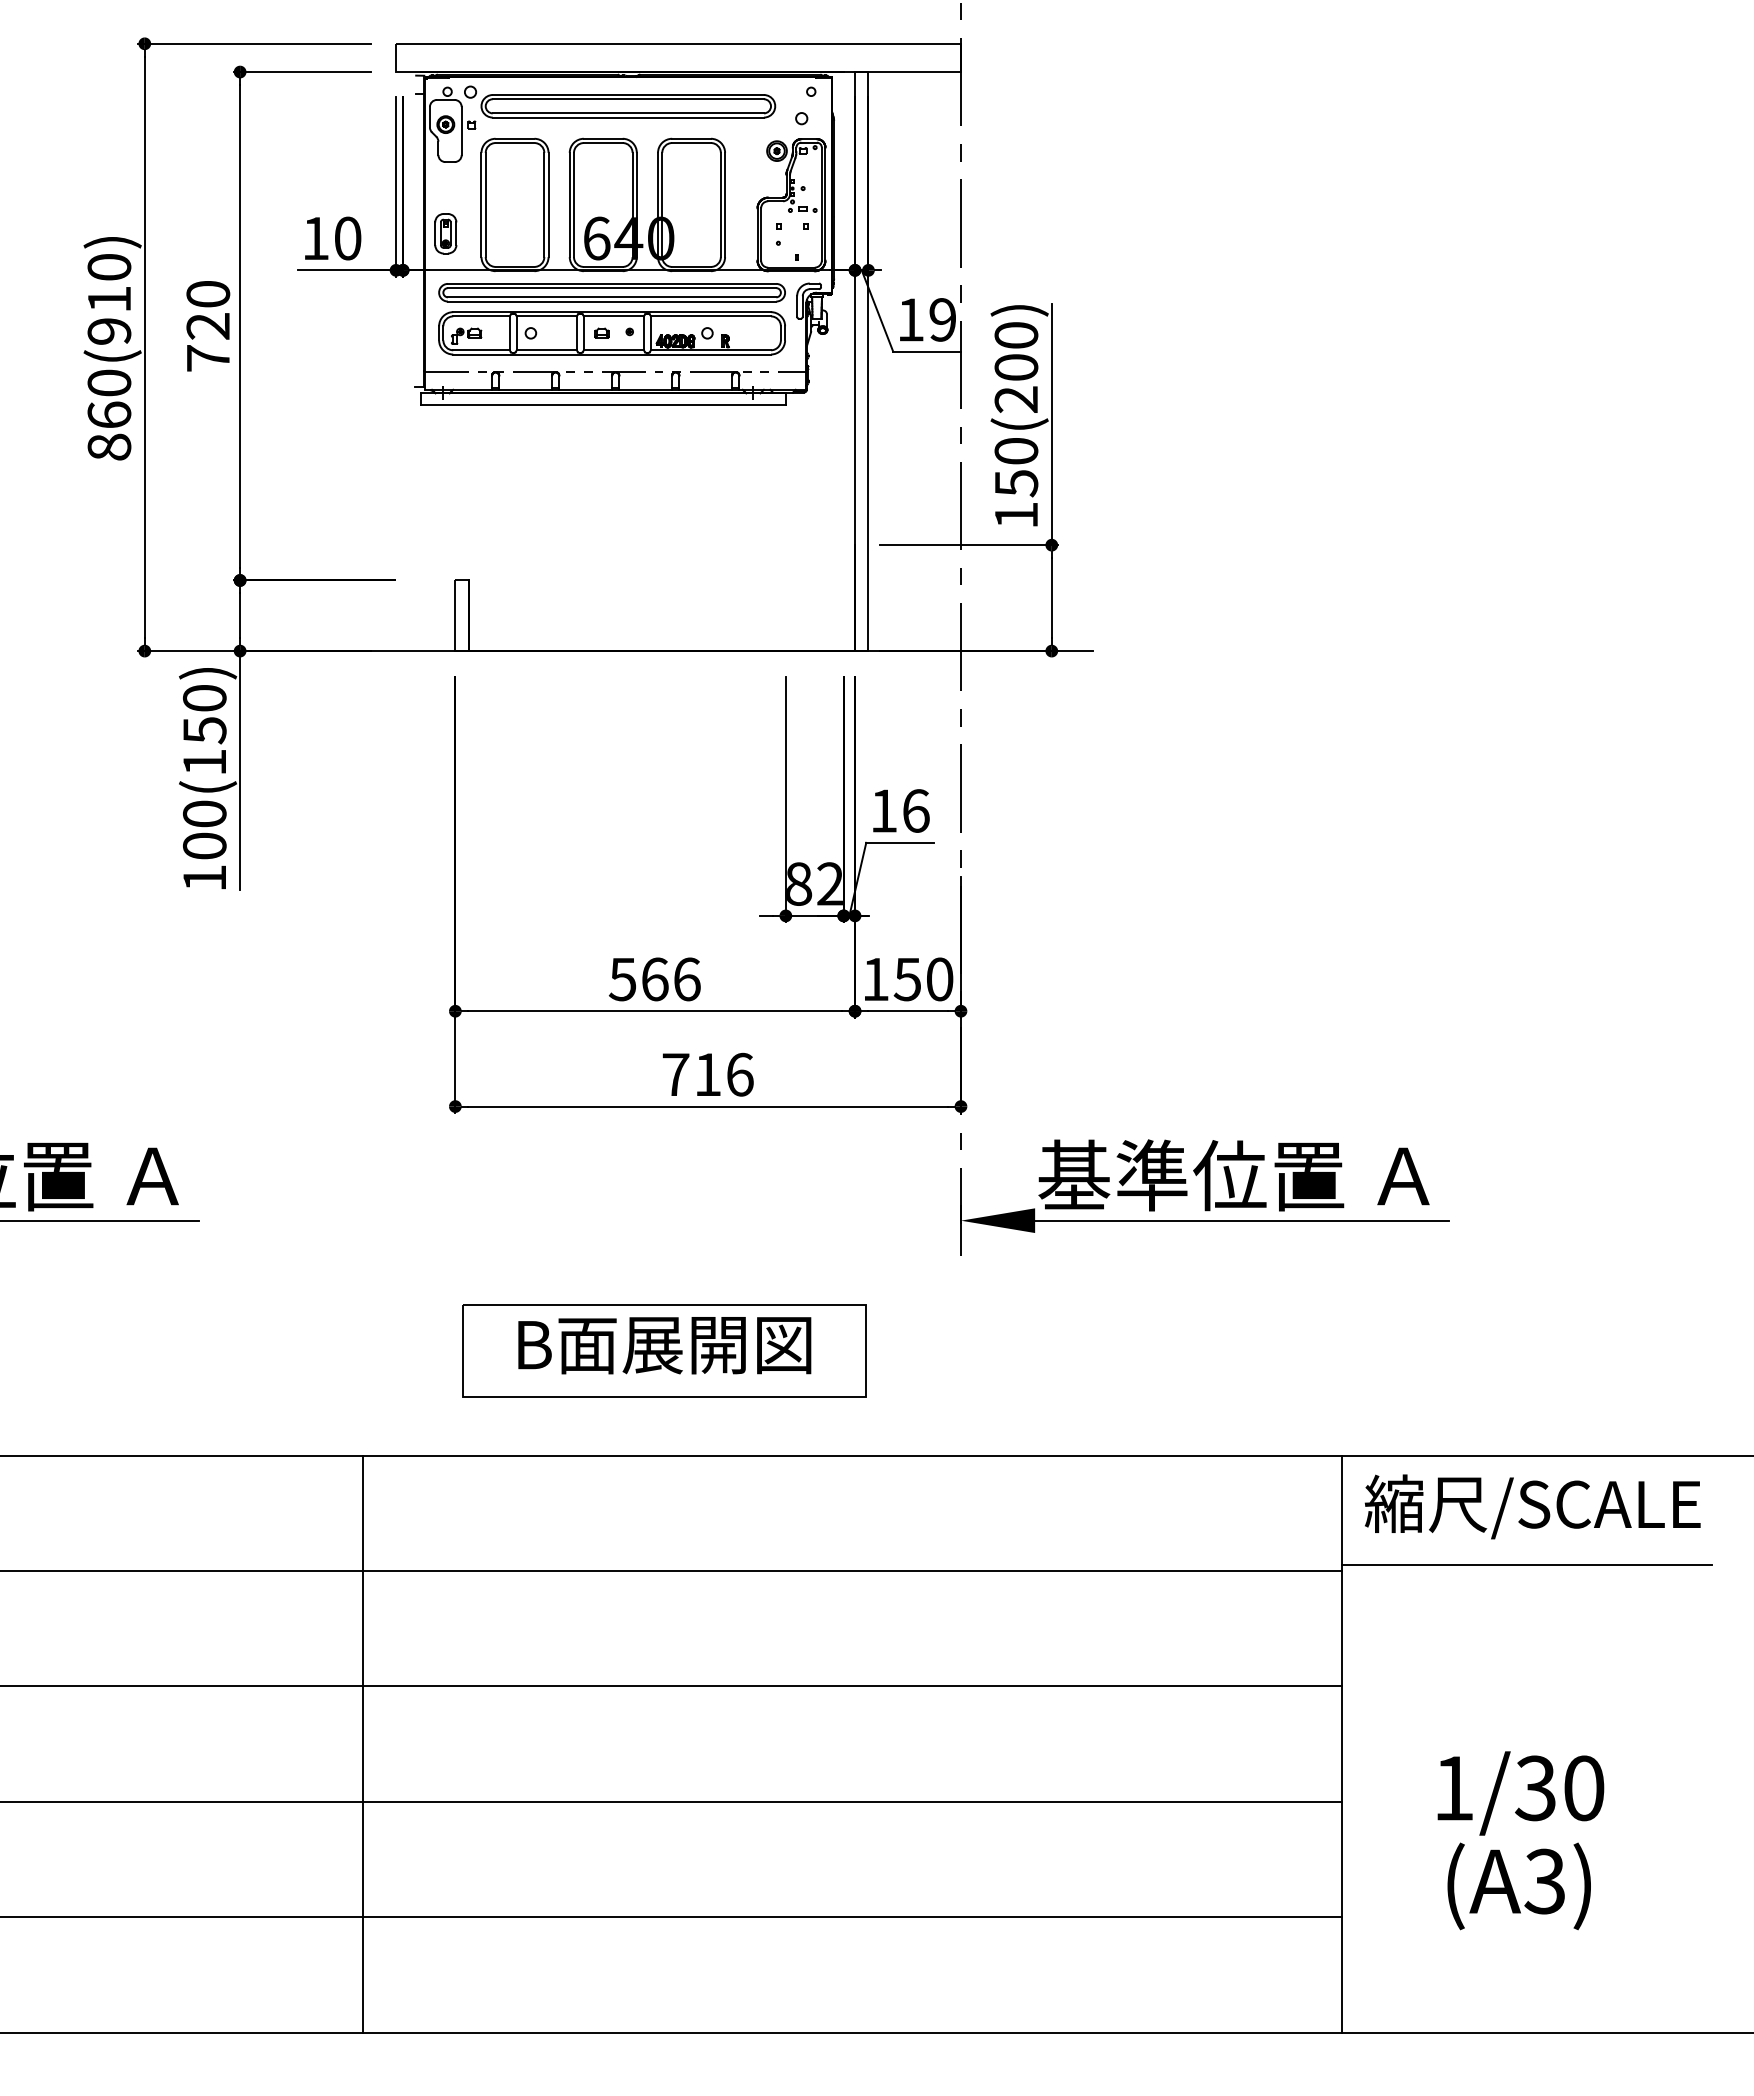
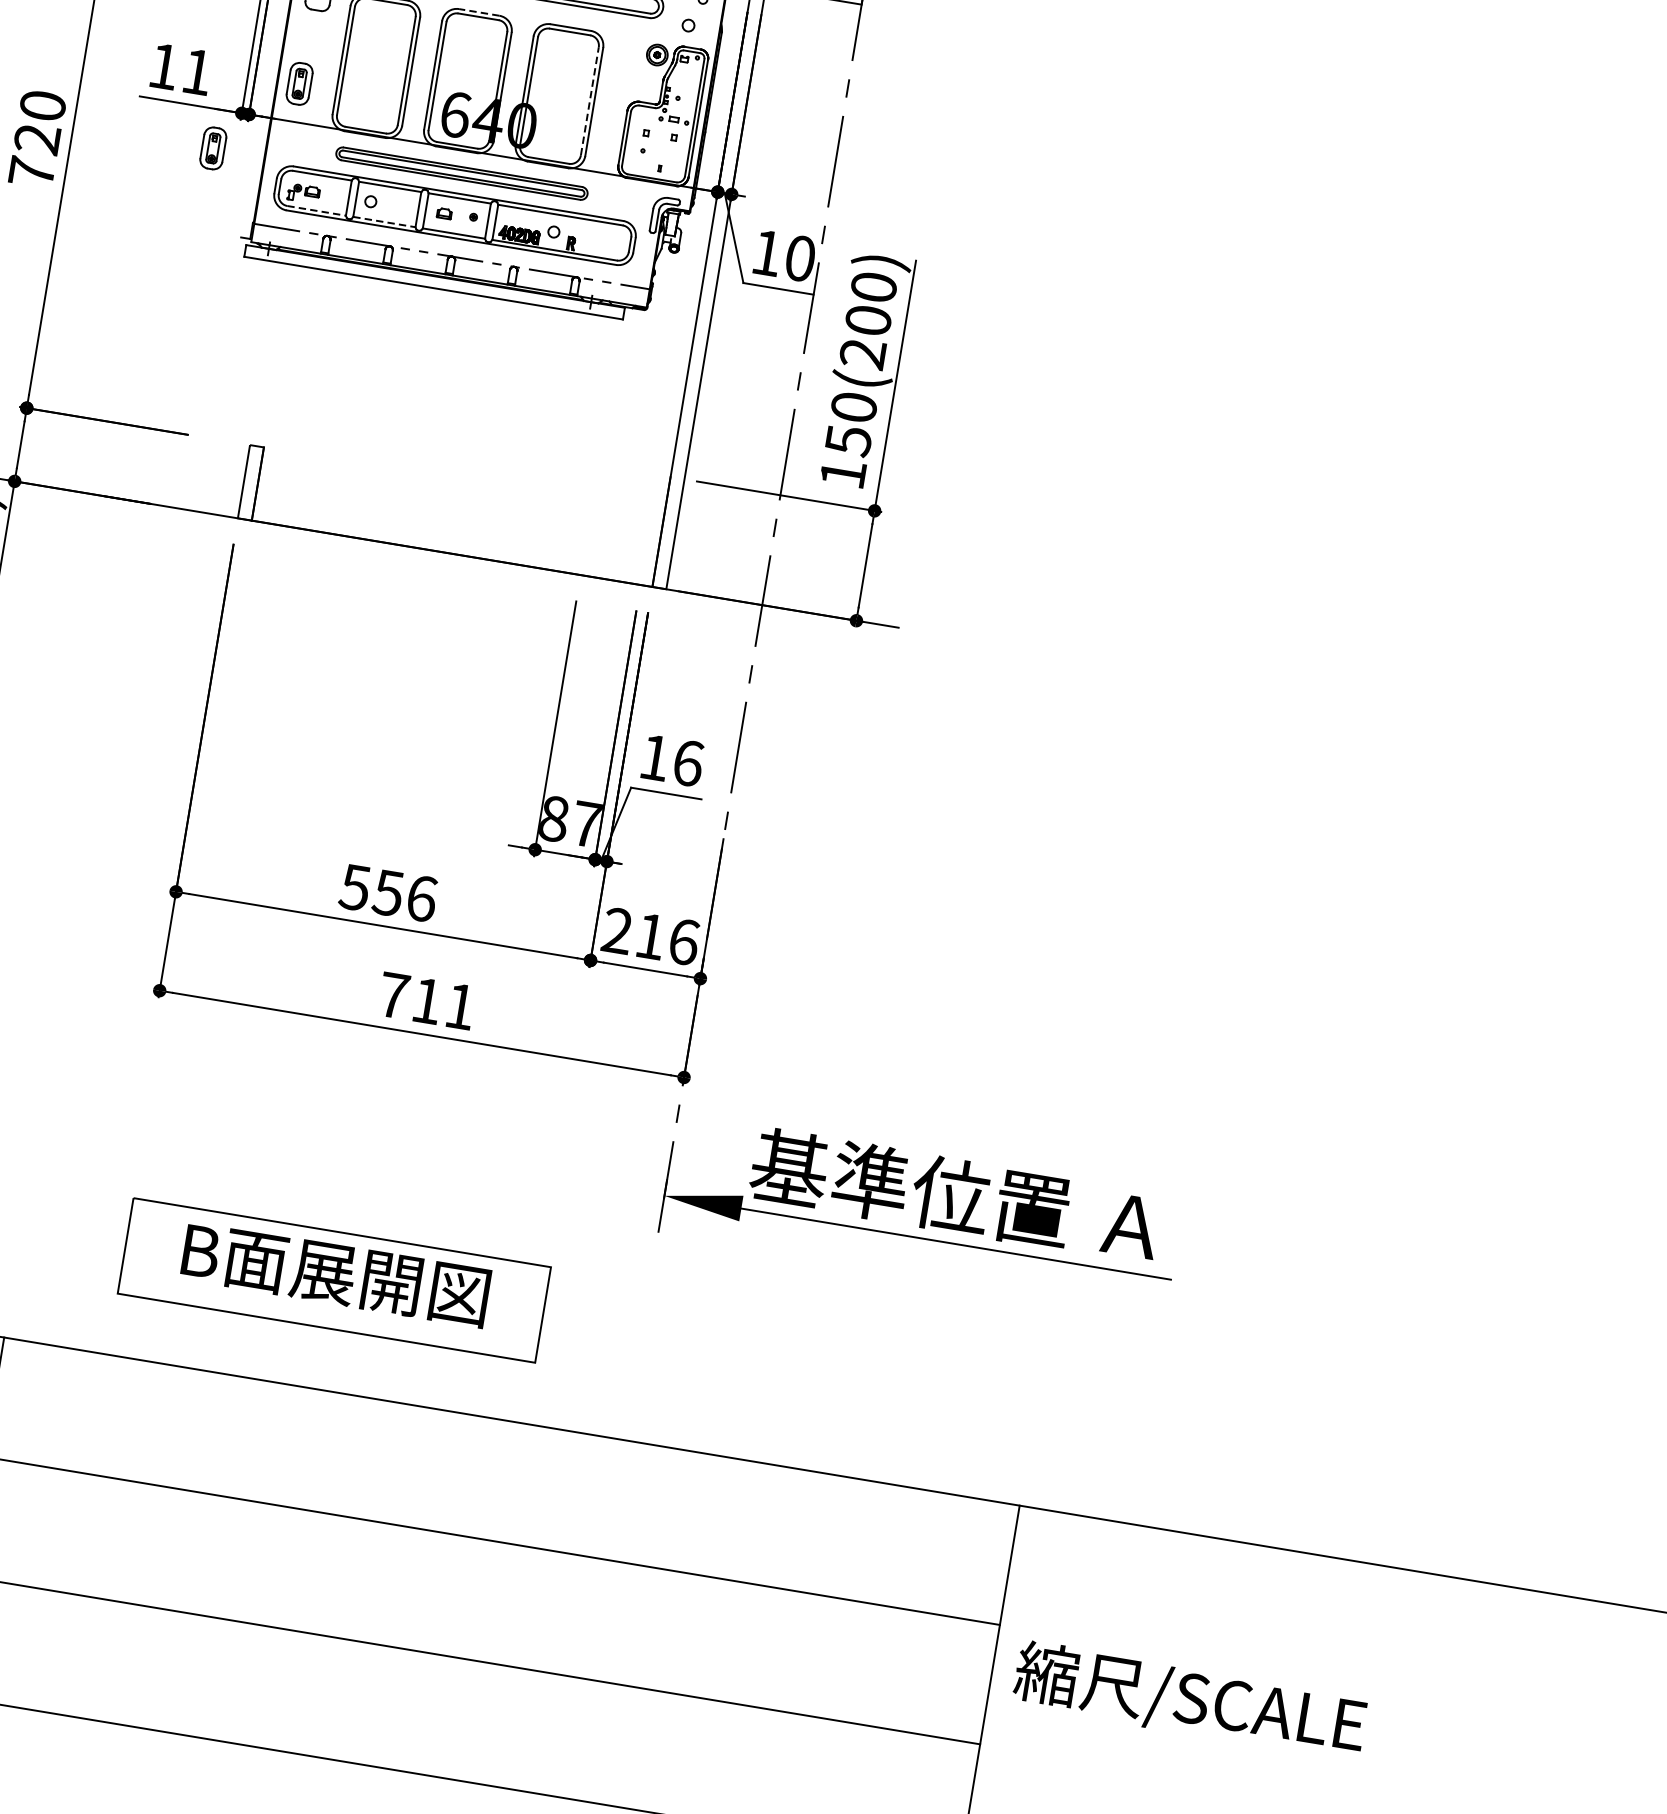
line: (602, 138) -> (478, 11), solid -> dashed
line: (720, 204) -> (589, 100), solid -> dashed
text: (348, 238) -> (197, 72), 10 -> 11
part: (611, 292) -> (461, 173), size x0.7
part: (374, 307) -> (213, 148), added
text: (942, 319) -> (800, 258), 19 -> 10
line: (481, 350) -> (316, 211), solid -> dashed
line: (547, 350) -> (385, 222), solid -> dashed
text: (829, 883) -> (586, 823), 82 -> 87
text: (654, 979) -> (388, 893), 566 -> 556
text: (907, 979) -> (650, 936), 150 -> 216
text: (740, 1074) -> (460, 1006), 716 -> 711
text: (1532, 1506) -> (1189, 1700), moved
line: (1527, 1565) -> (1192, 1650), removed

